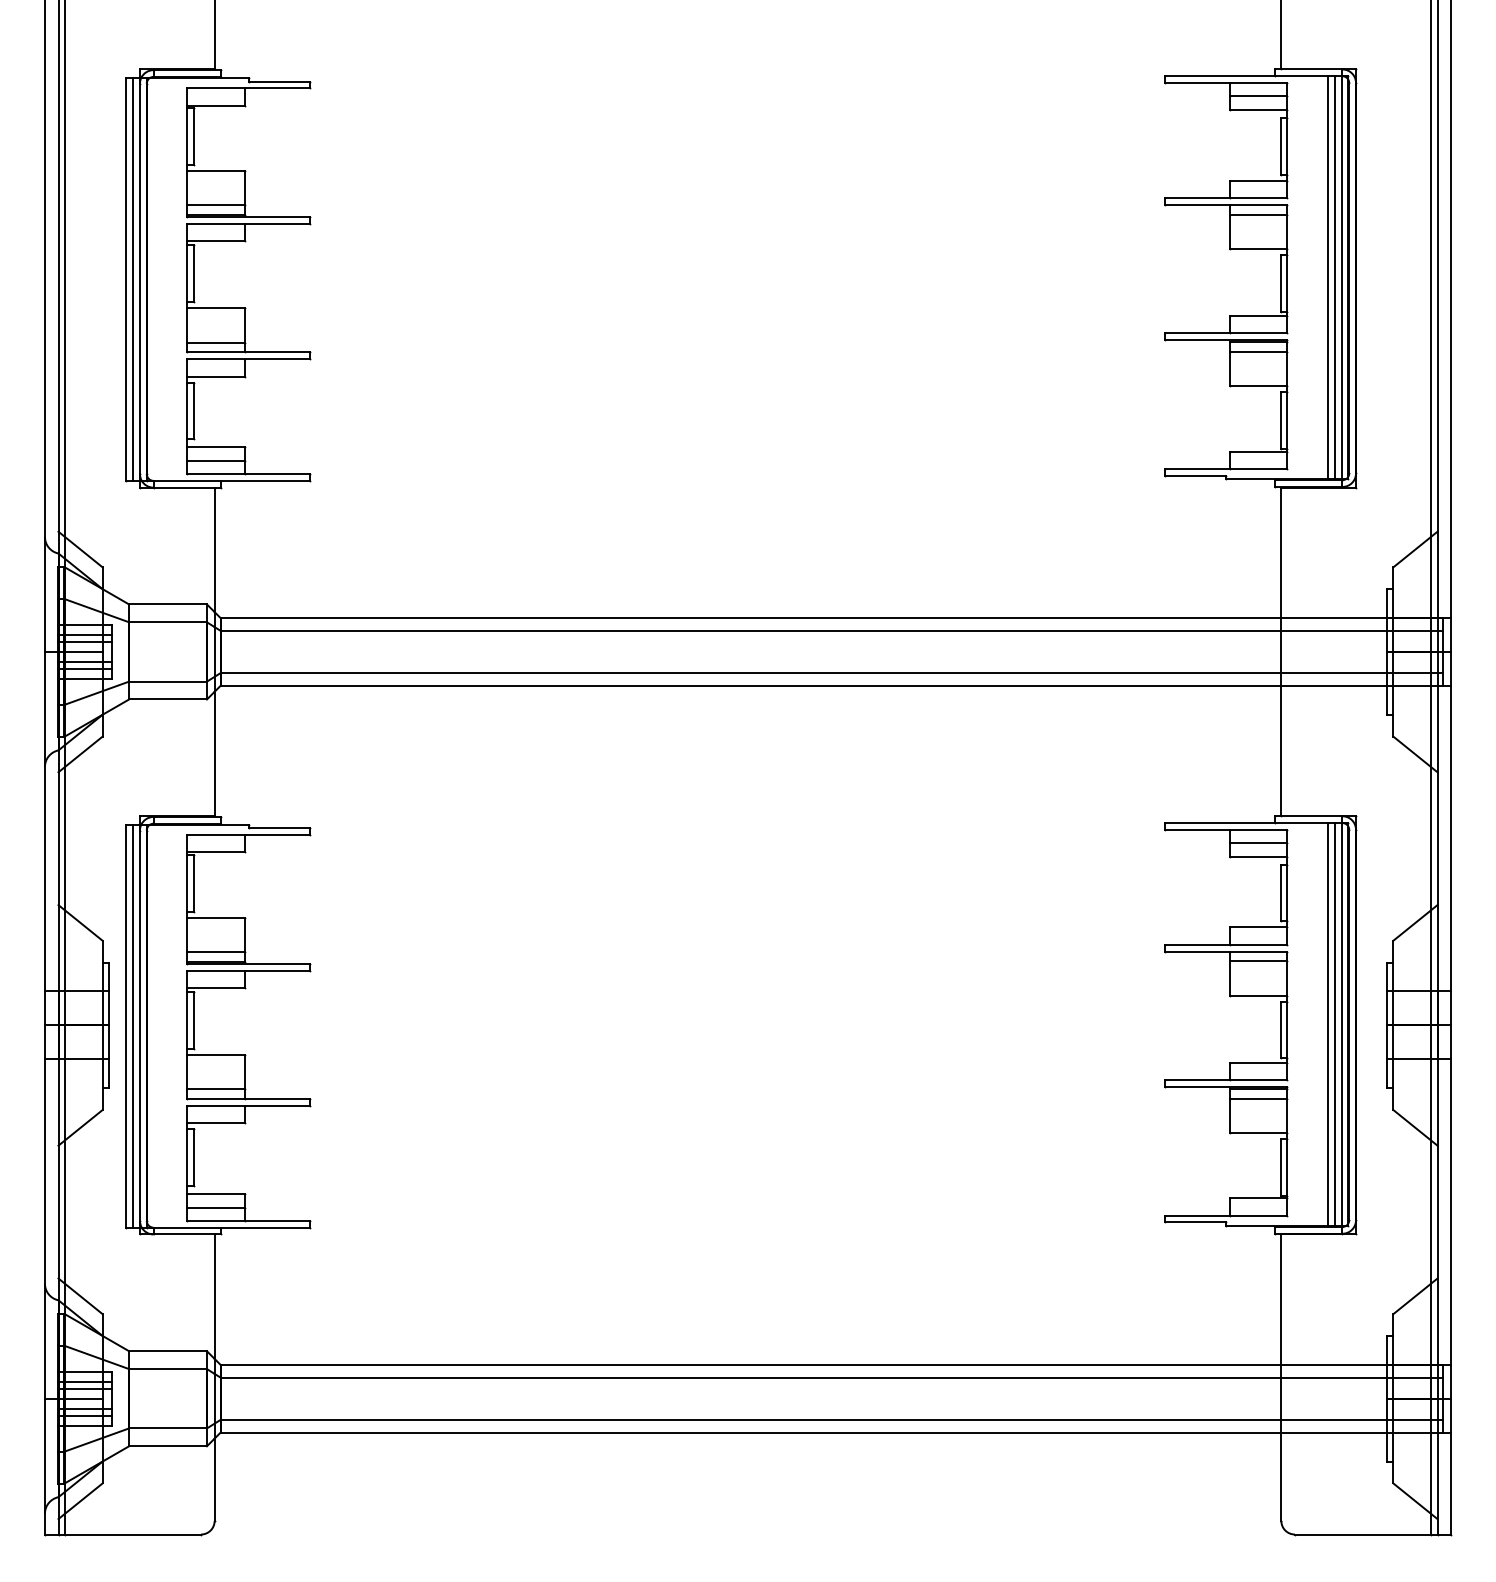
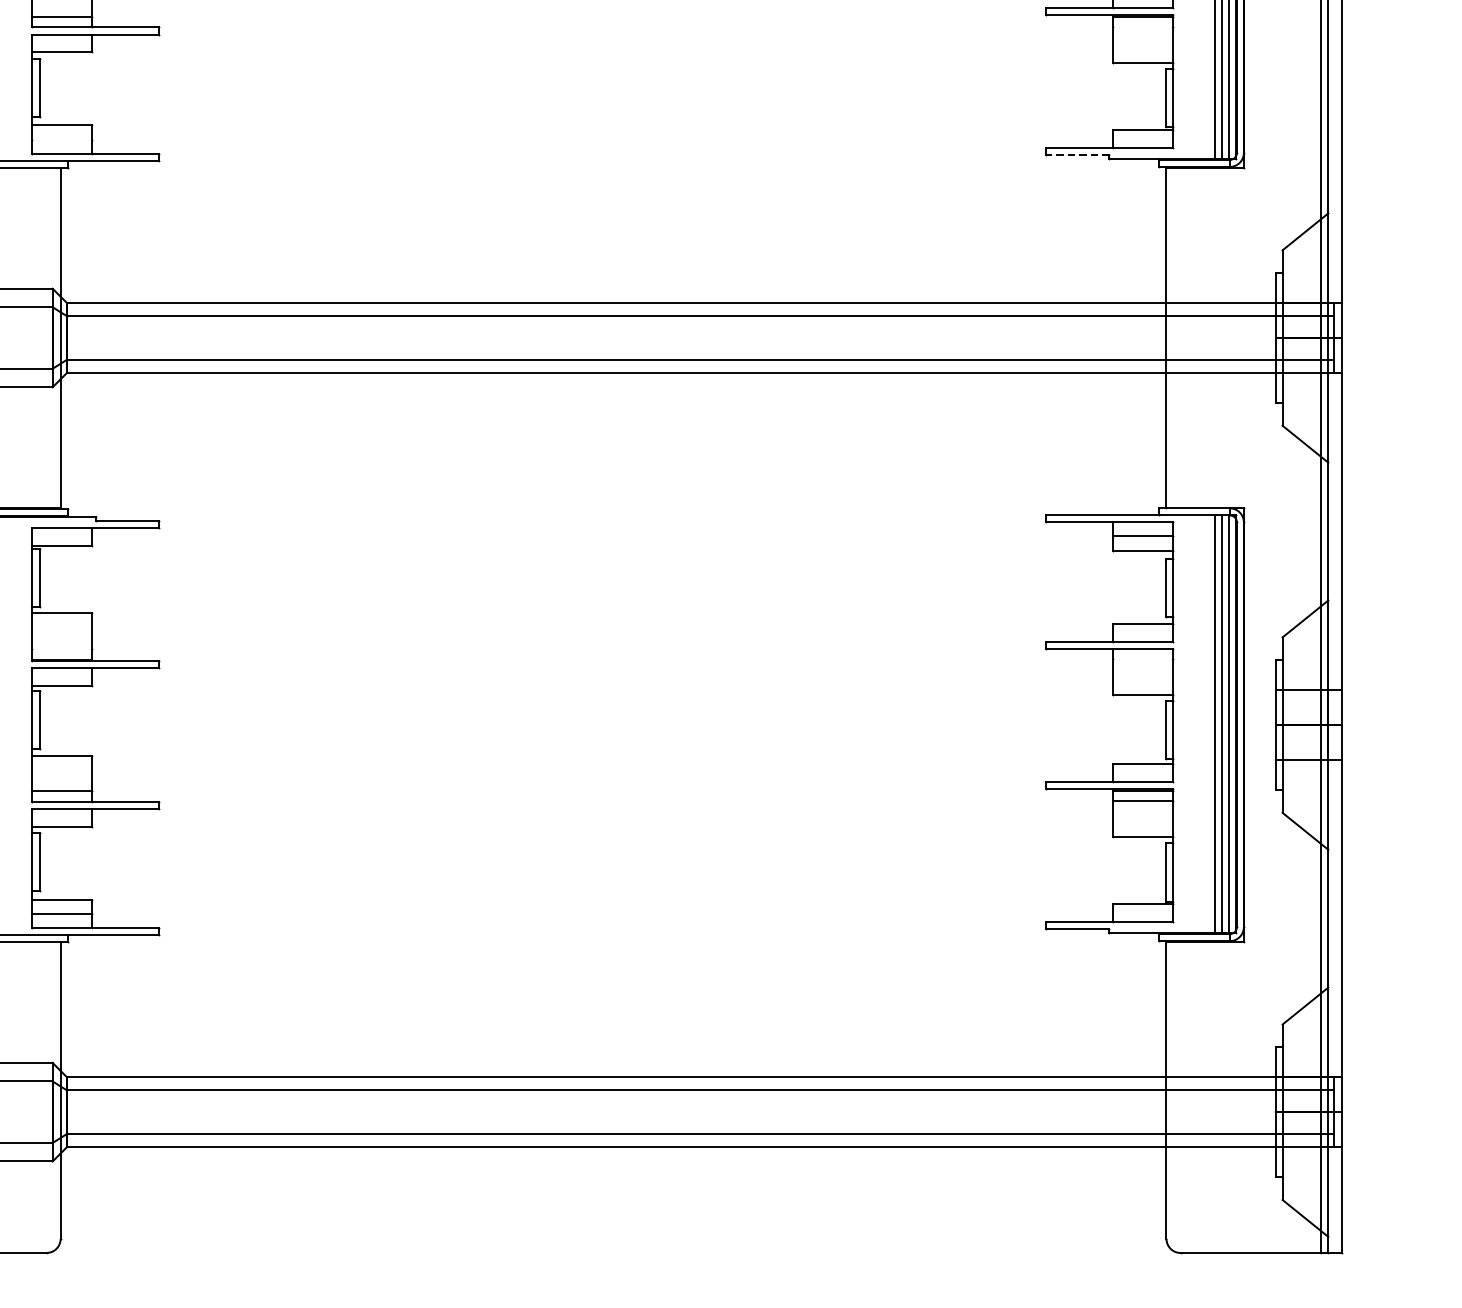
line: (1258, 351) -> (1142, 26), removed
line: (216, 461) -> (62, 140), removed
line: (1195, 475) -> (1077, 155), solid -> dashed
line: (216, 952) -> (62, 649), removed
line: (1258, 961) -> (1142, 658), removed

